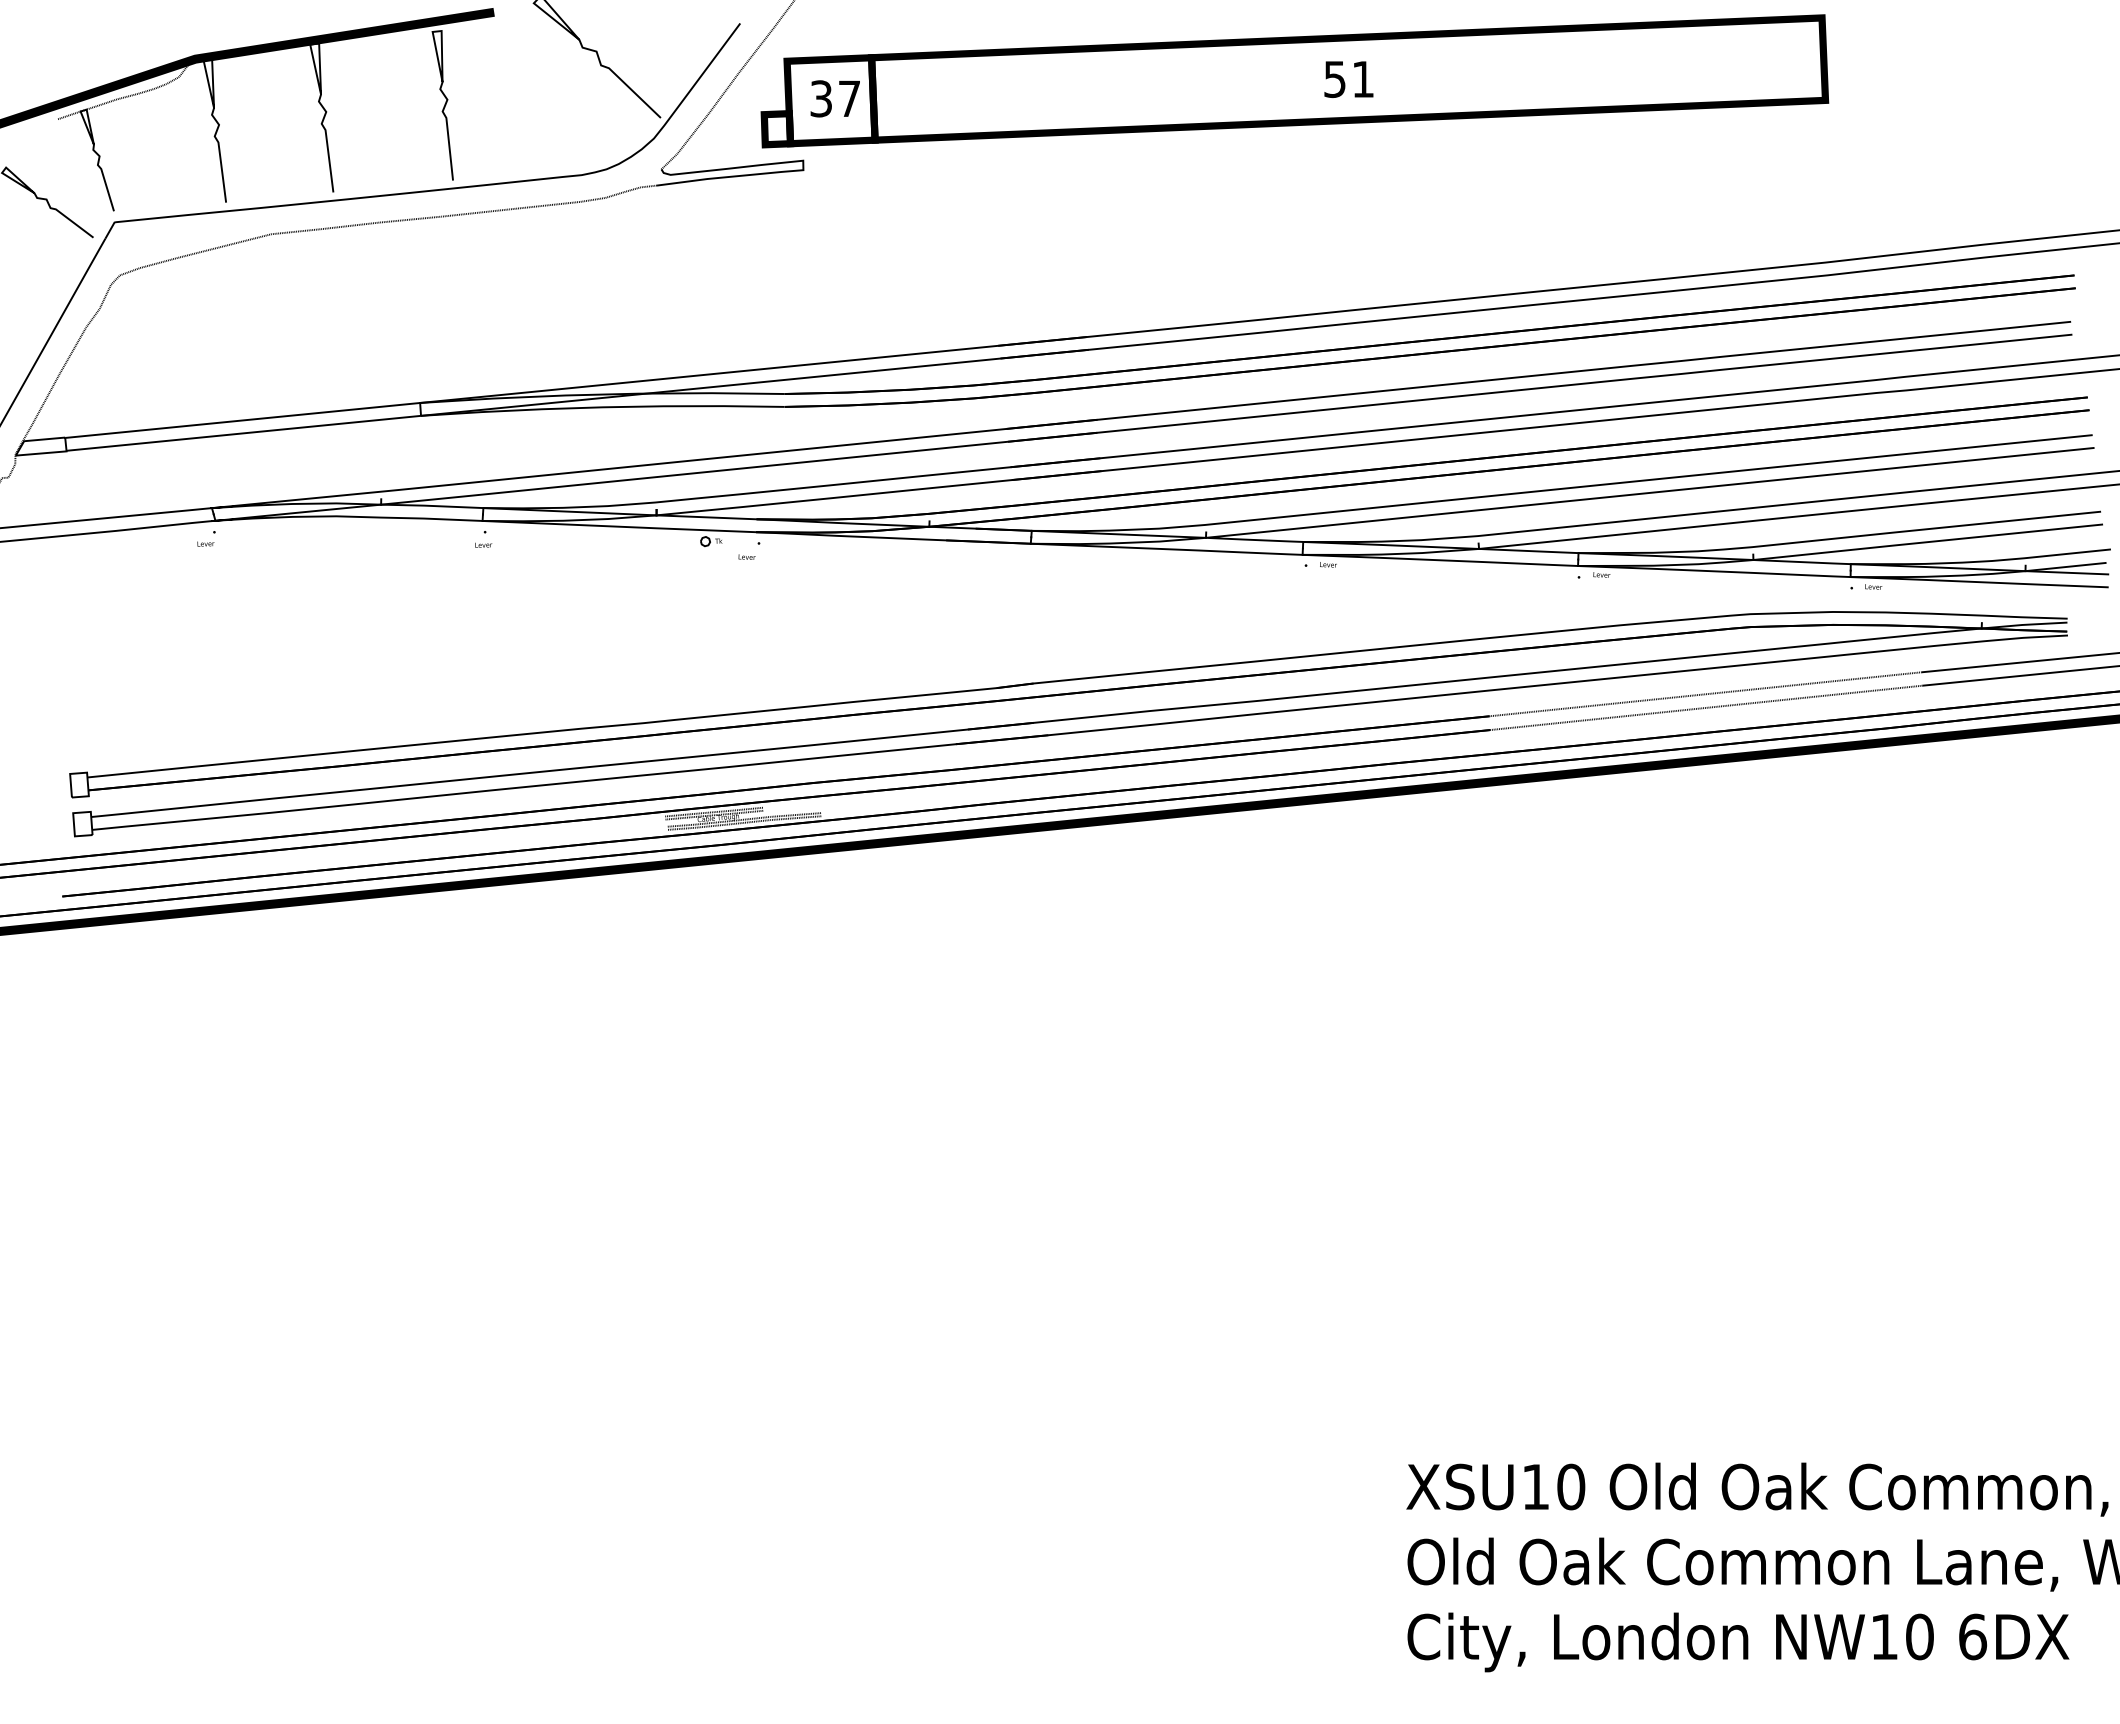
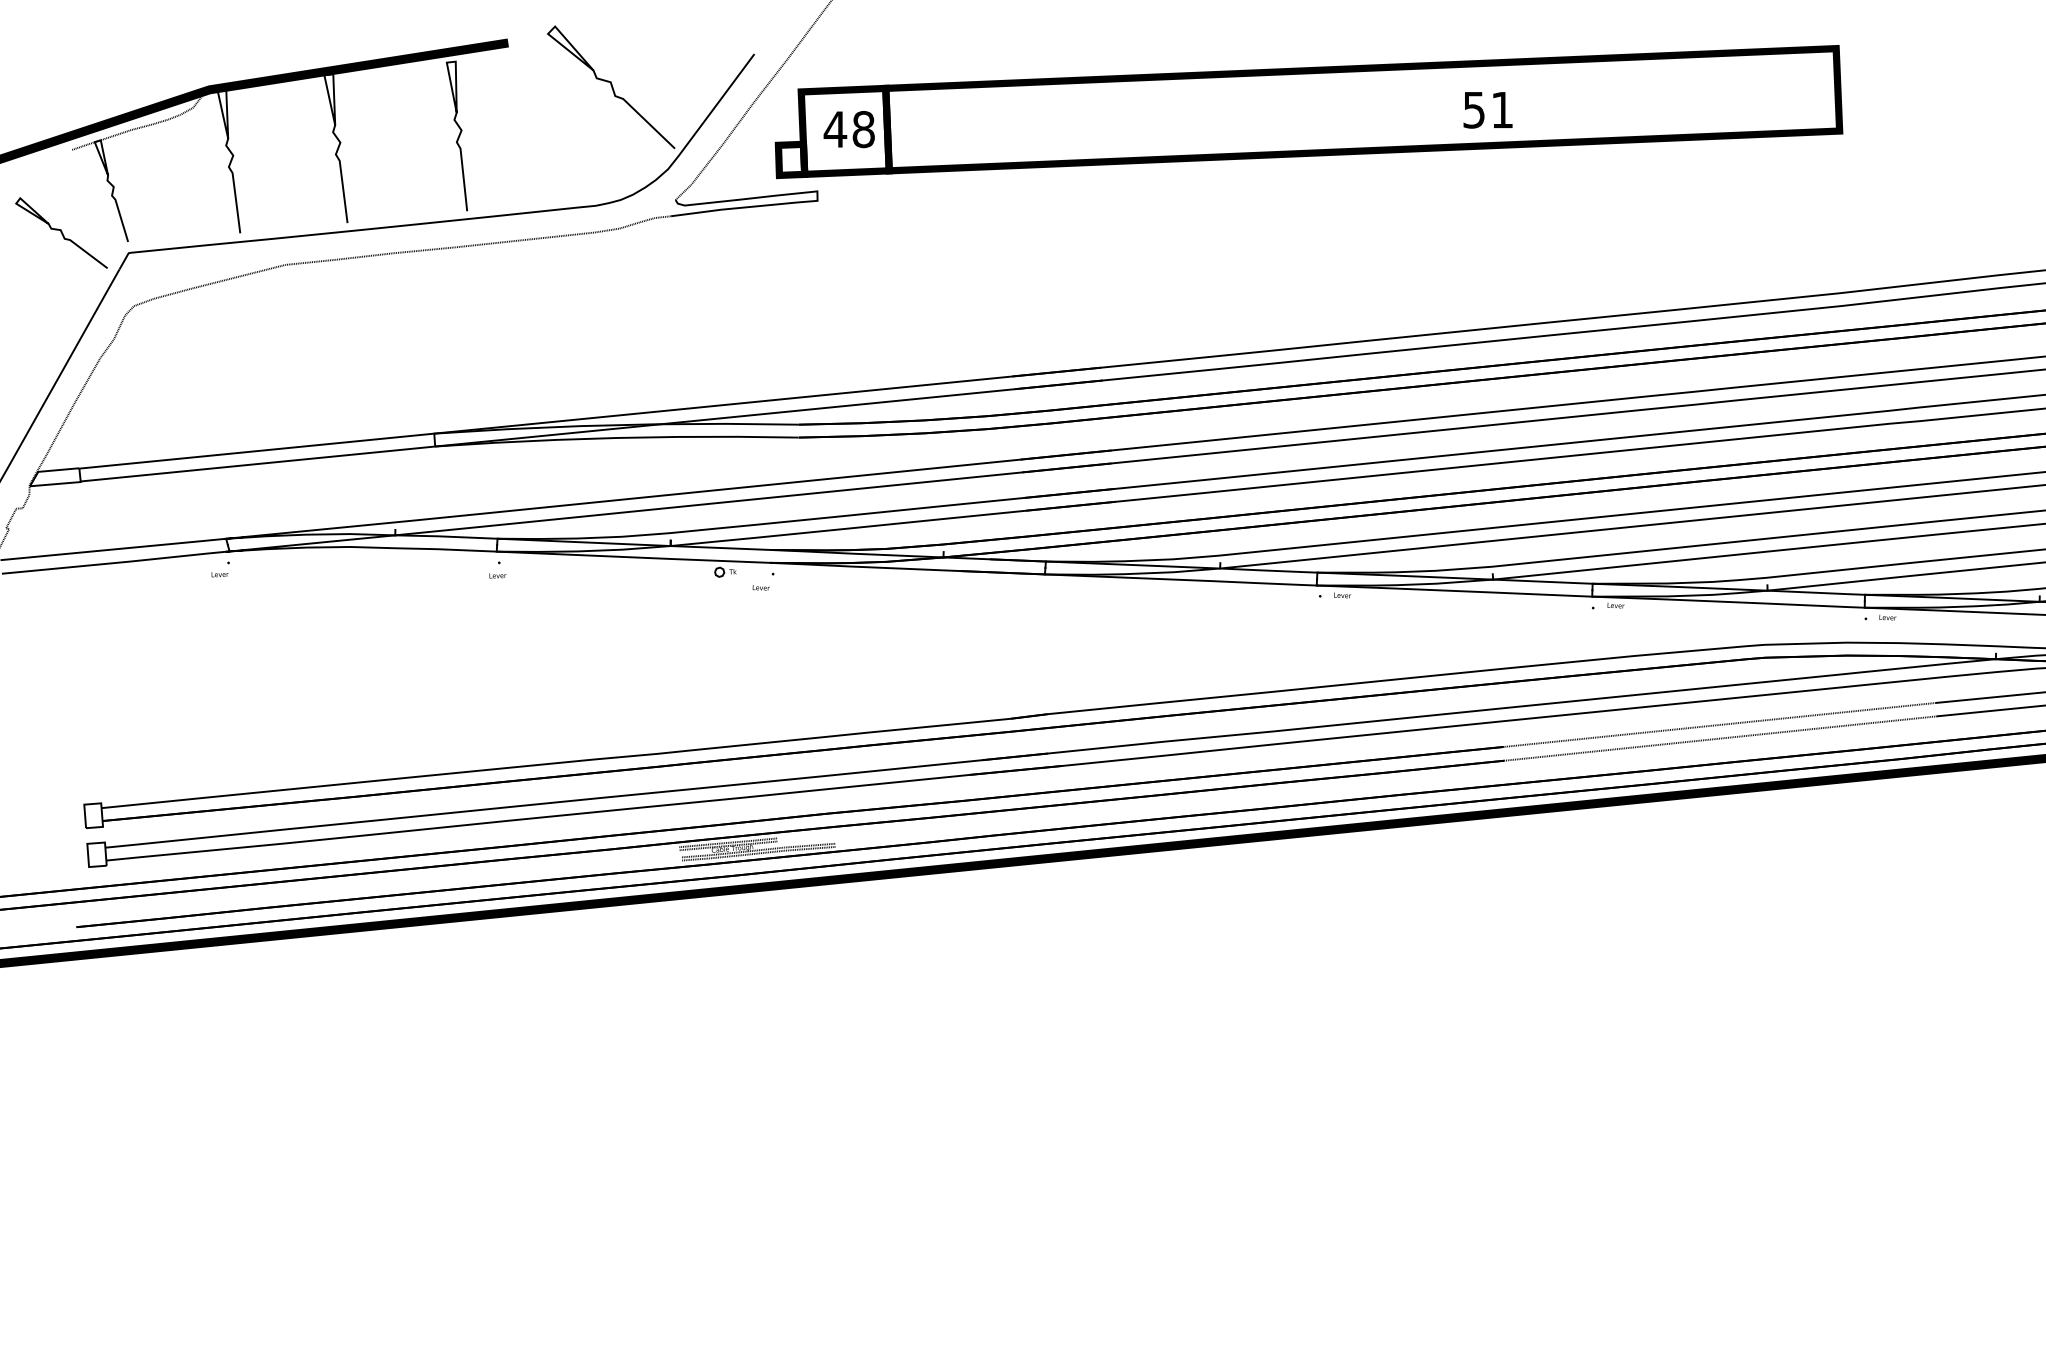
text: (1348, 79) -> (1487, 110), moved
text: (834, 98) -> (848, 129), 37 -> 48

